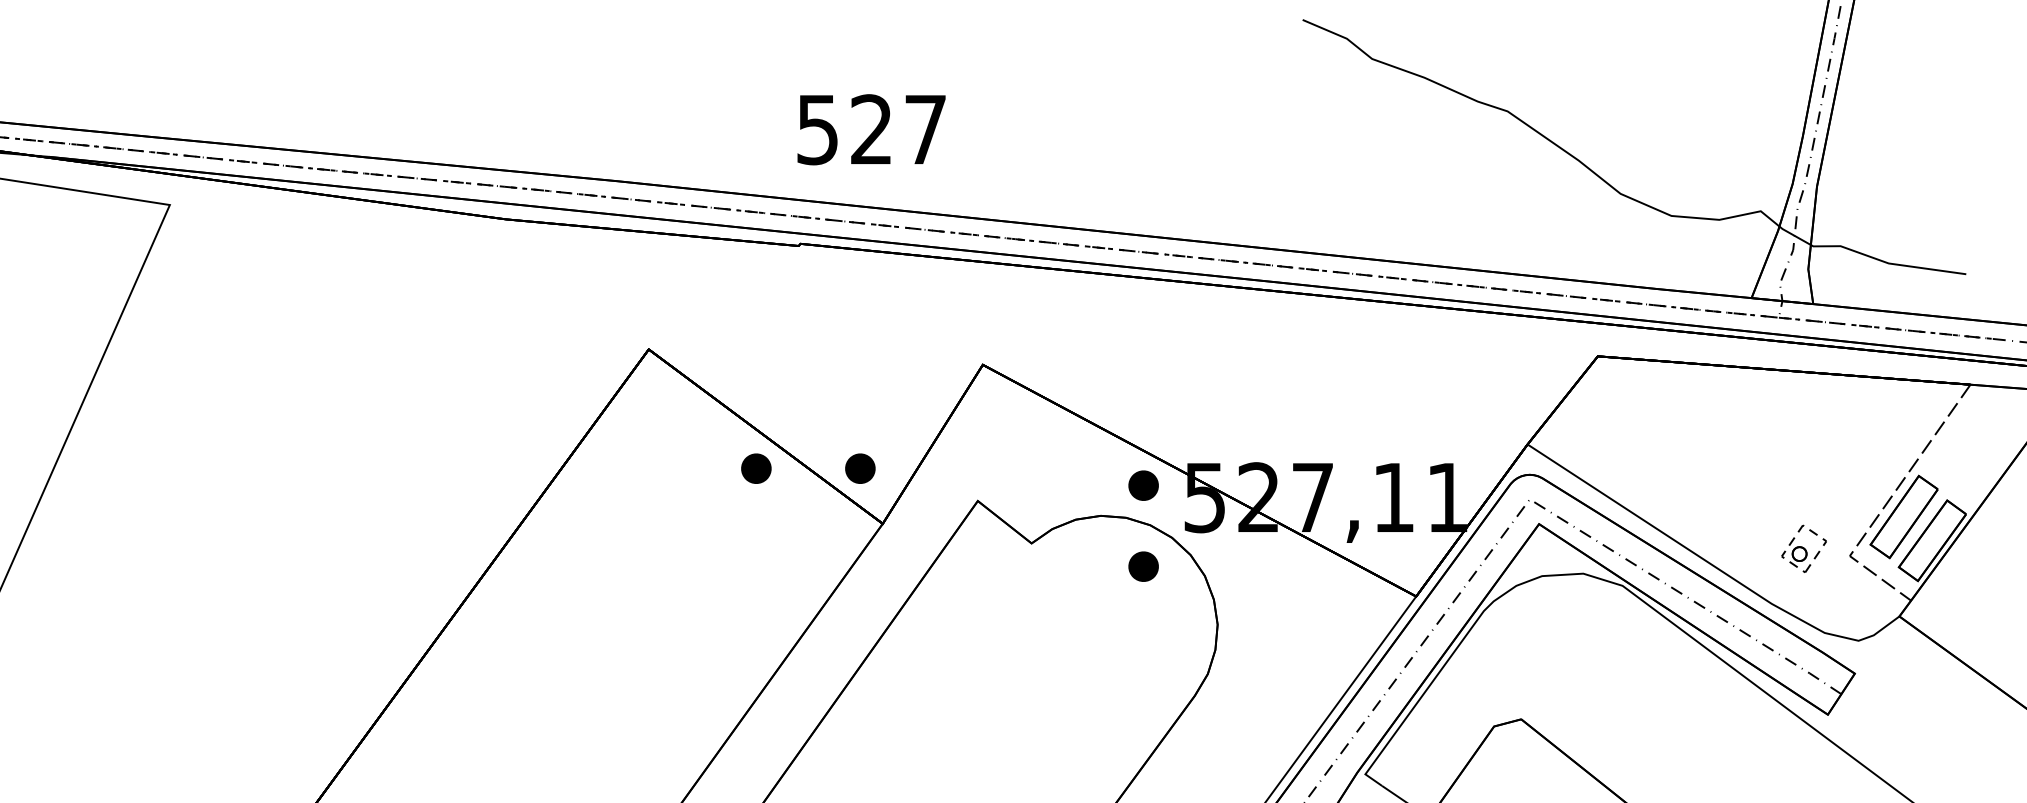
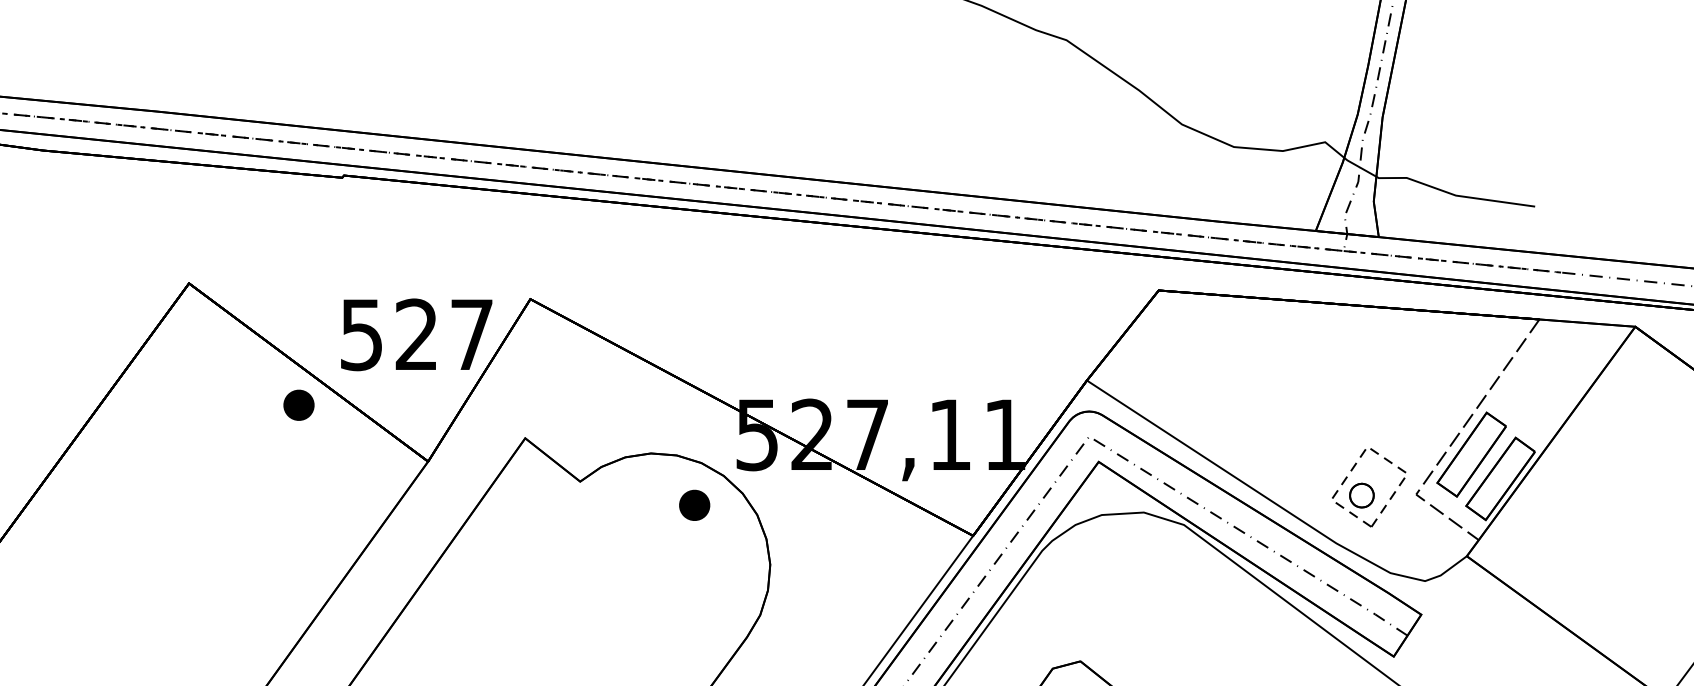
text: (871, 129) -> (416, 334), moved
part: (860, 468) -> (405, 405), removed
part: (1143, 485) -> (694, 422), removed
part: (1803, 549) -> (1368, 487), size x1.67

